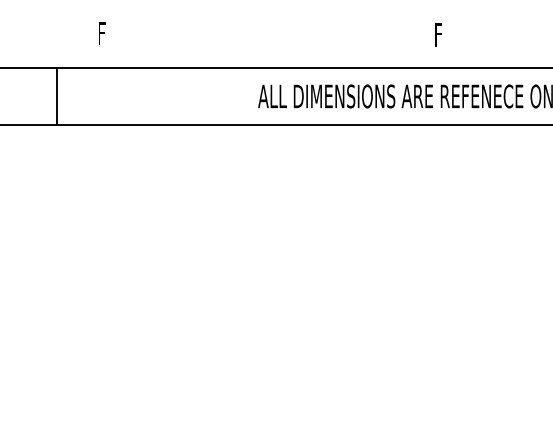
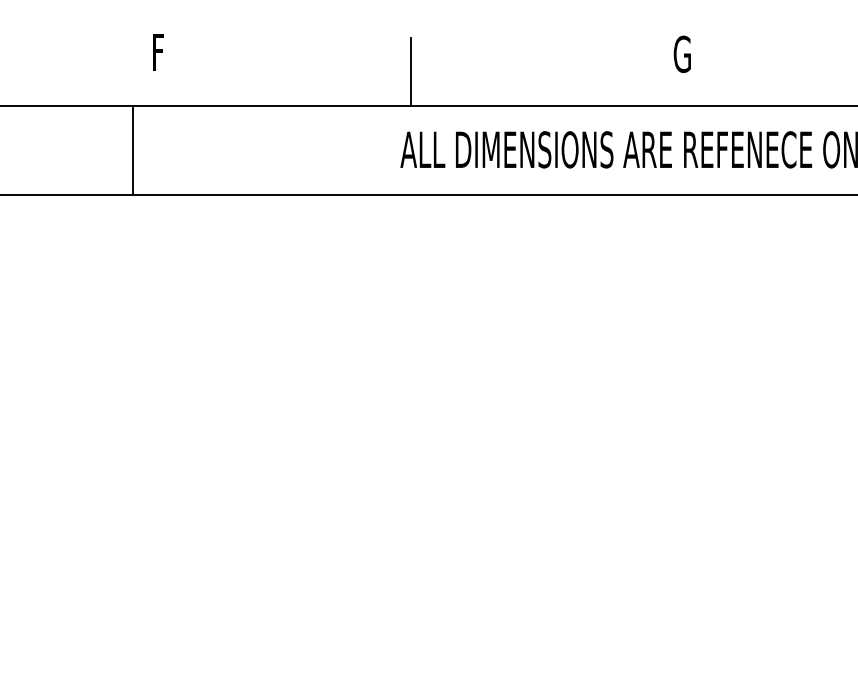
text: (439, 34) -> (681, 53), F -> G
line: (264, 46) -> (410, 72), added
line: (56, 96) -> (132, 149), moved

